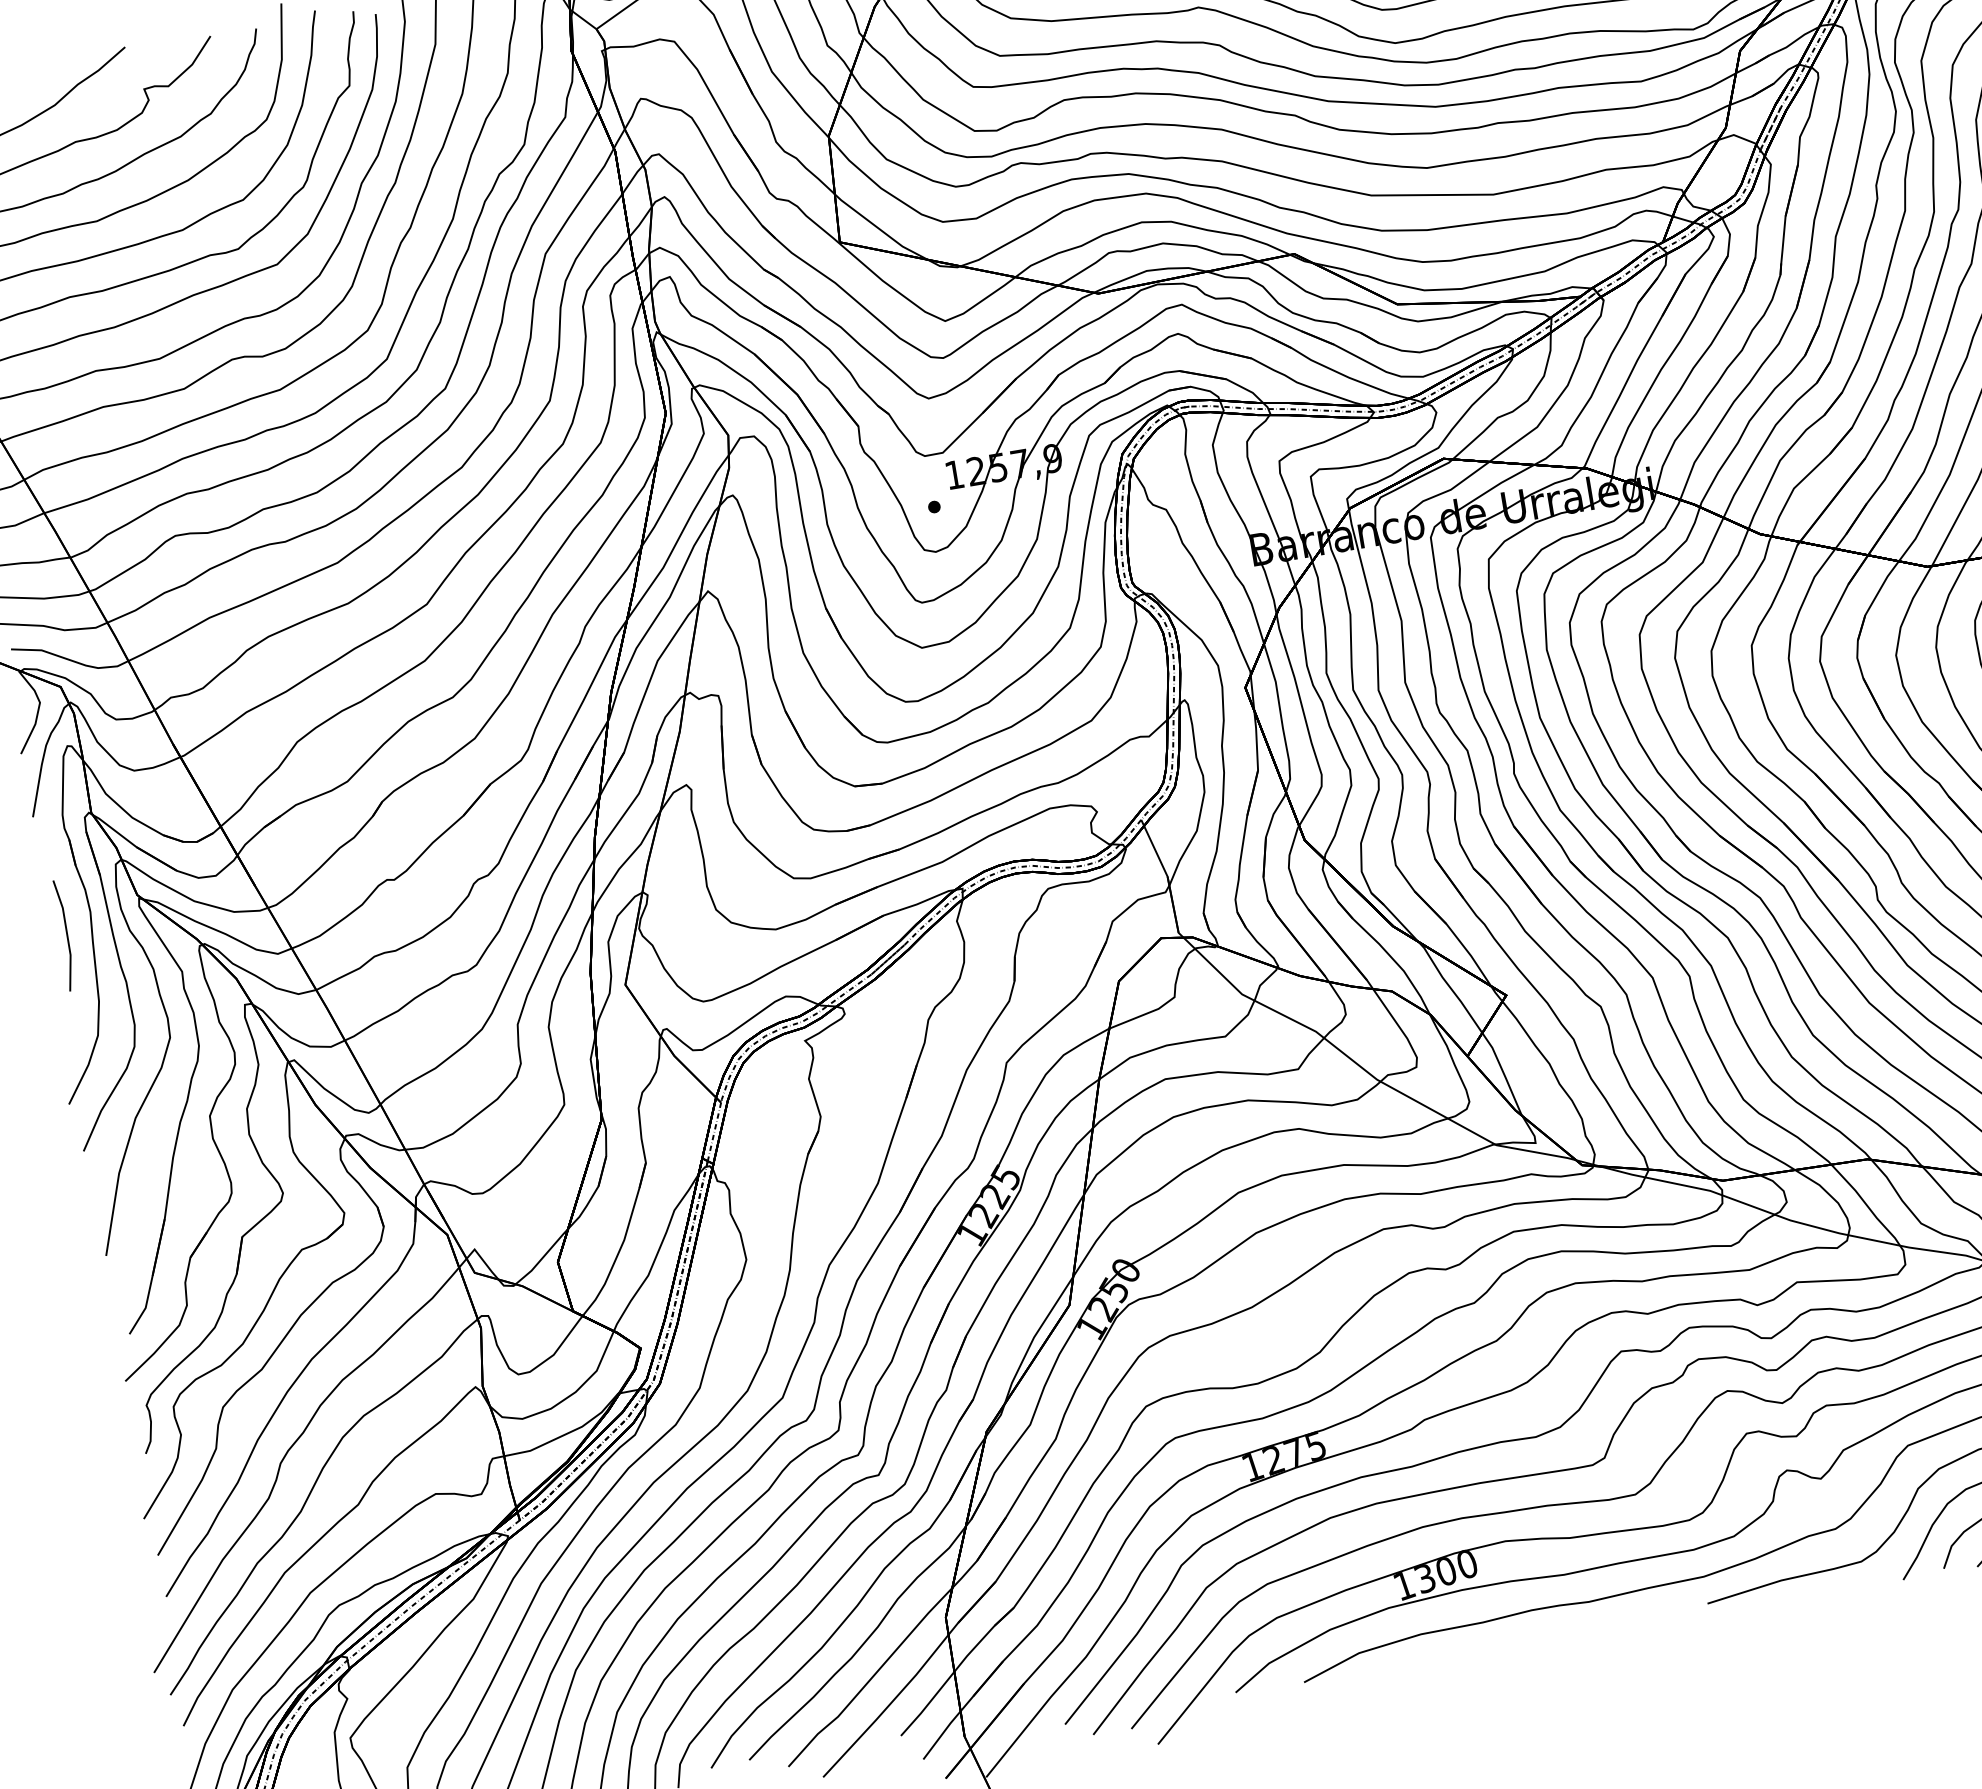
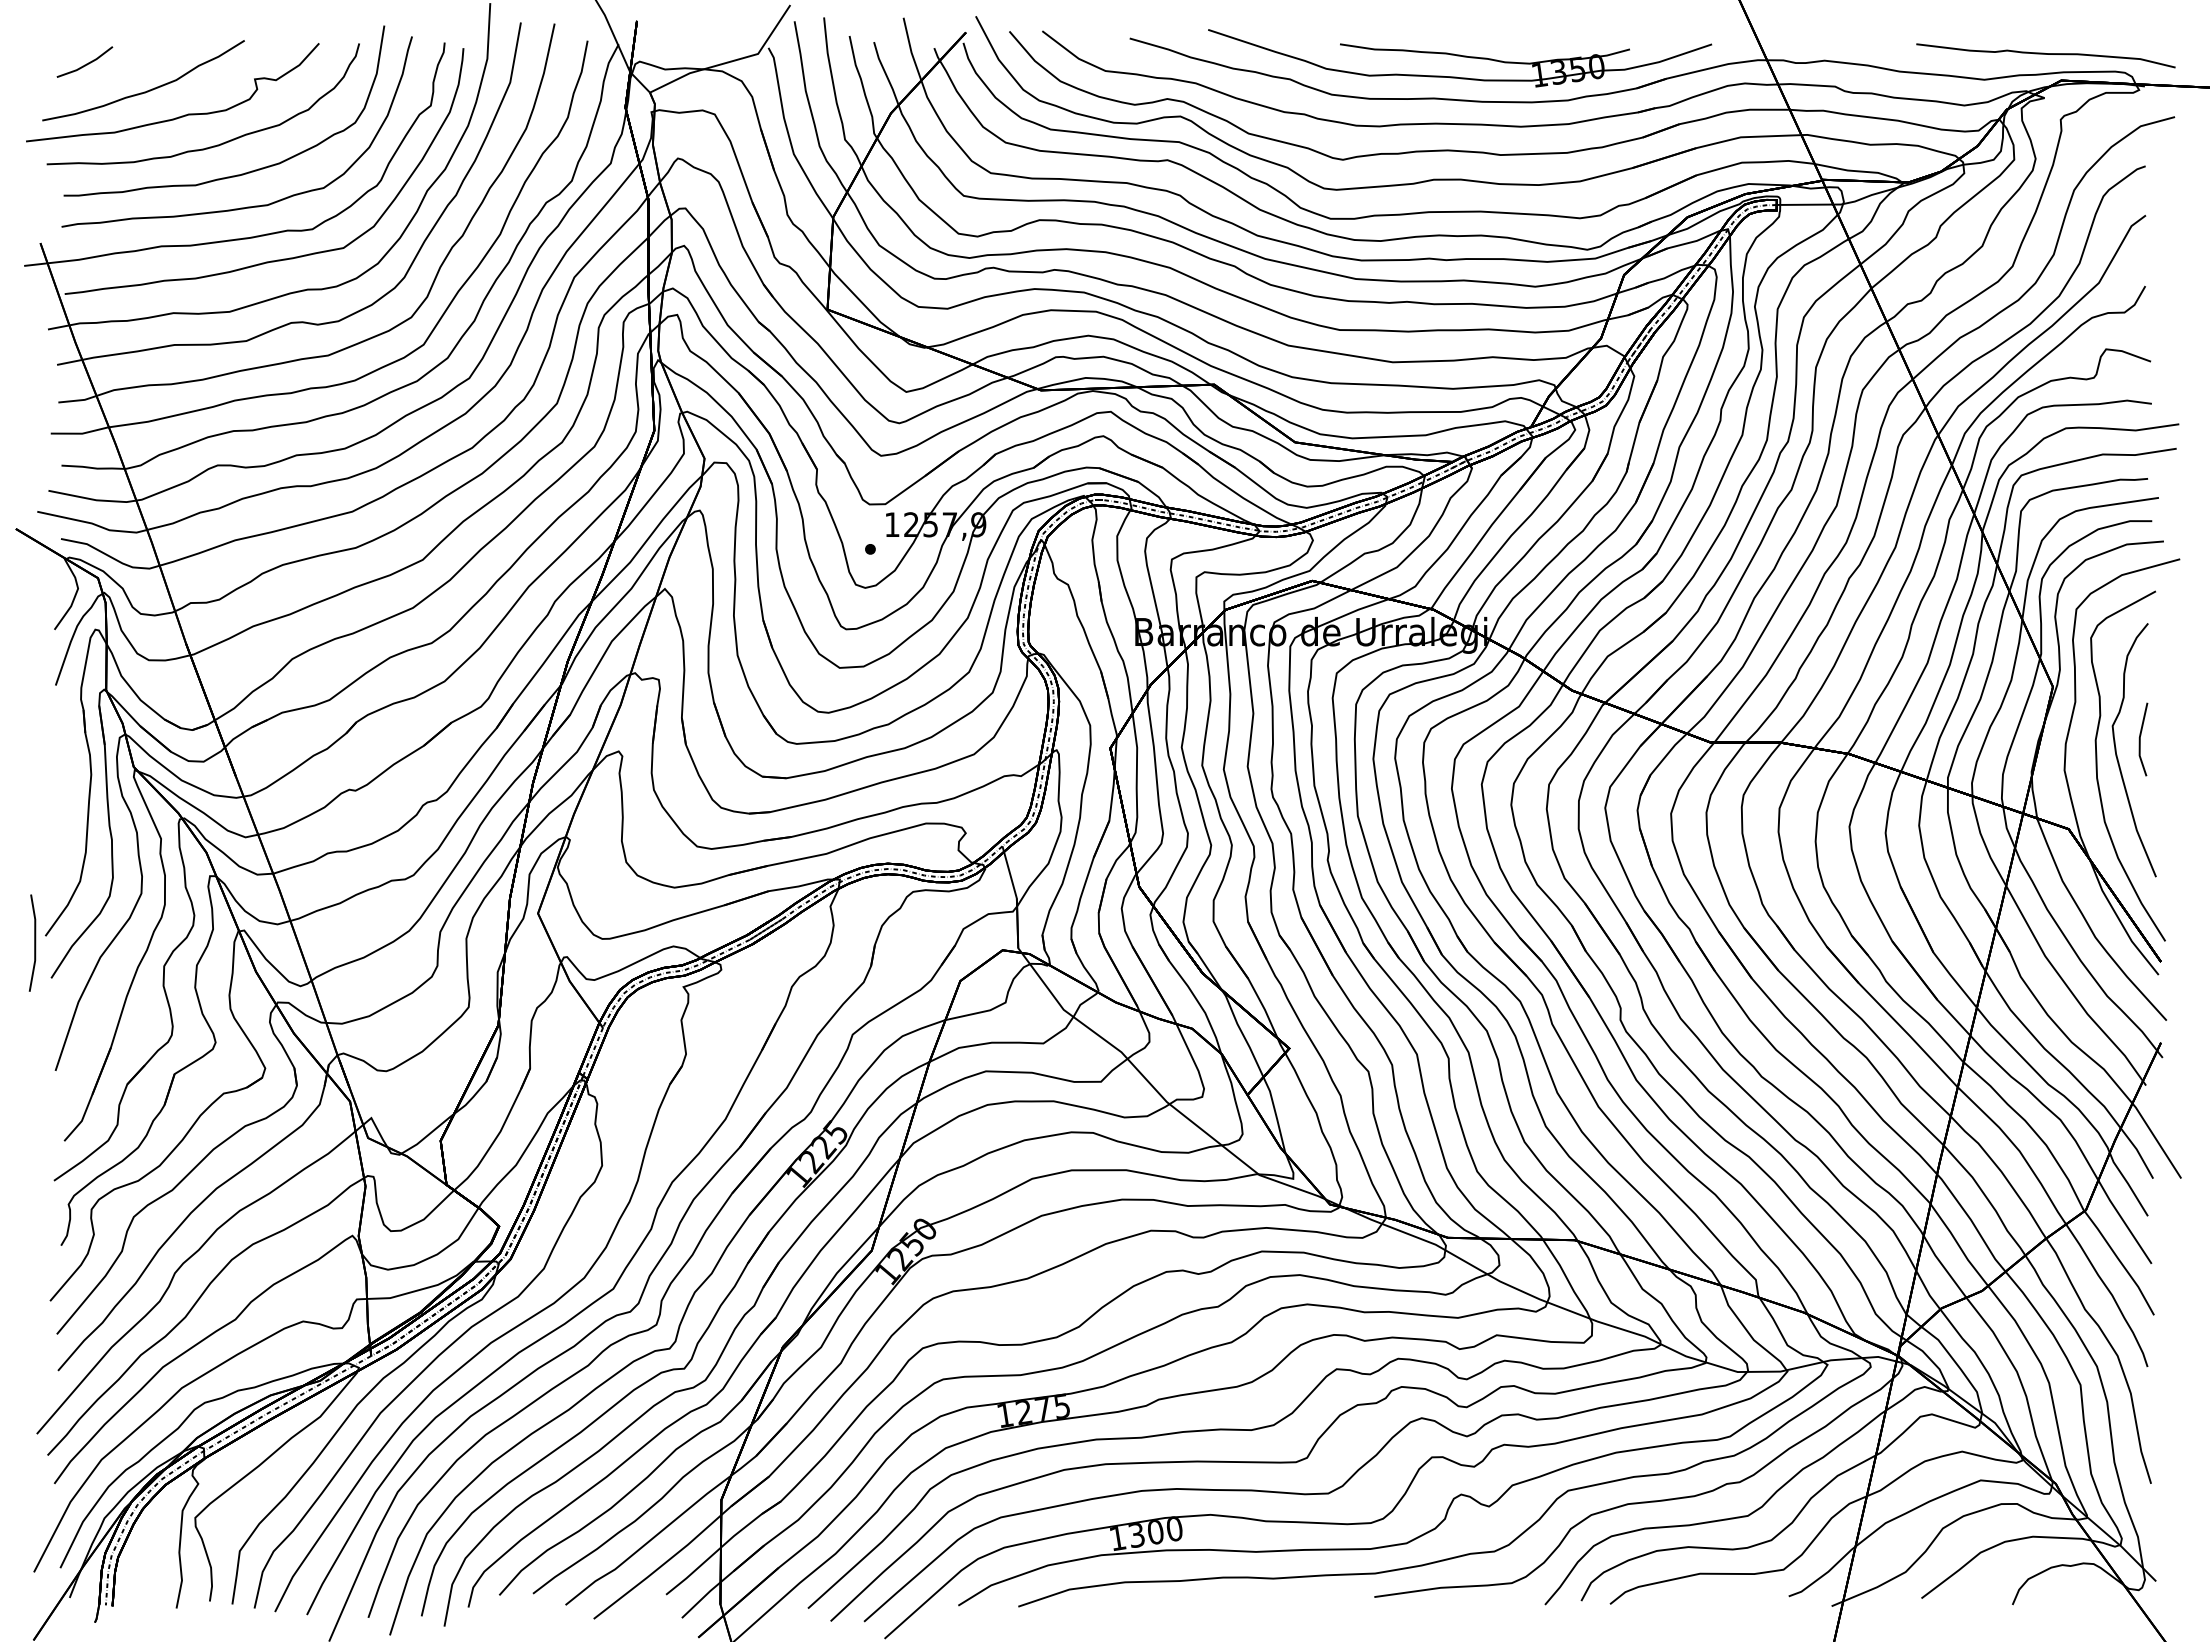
line: (66, 934) -> (34, 942), moved

